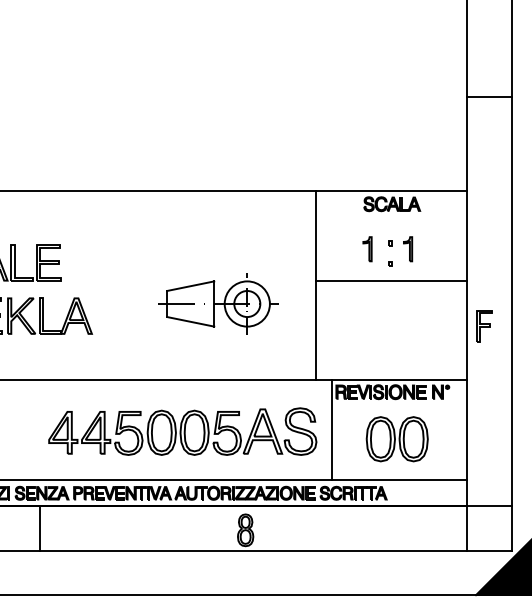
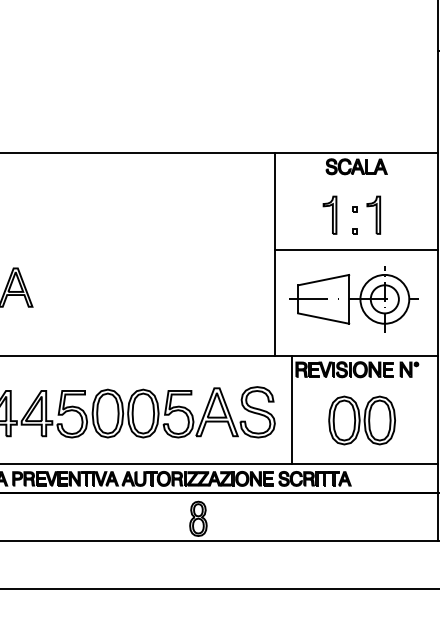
part: (367, 249) -> (329, 215), size x1.43
part: (407, 249) -> (373, 215), size x1.43
part: (218, 303) -> (353, 298), moved

